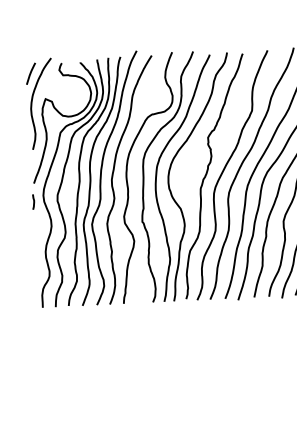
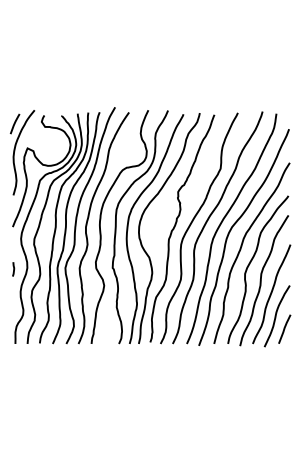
curve: (33, 202) -> (13, 269), moved

